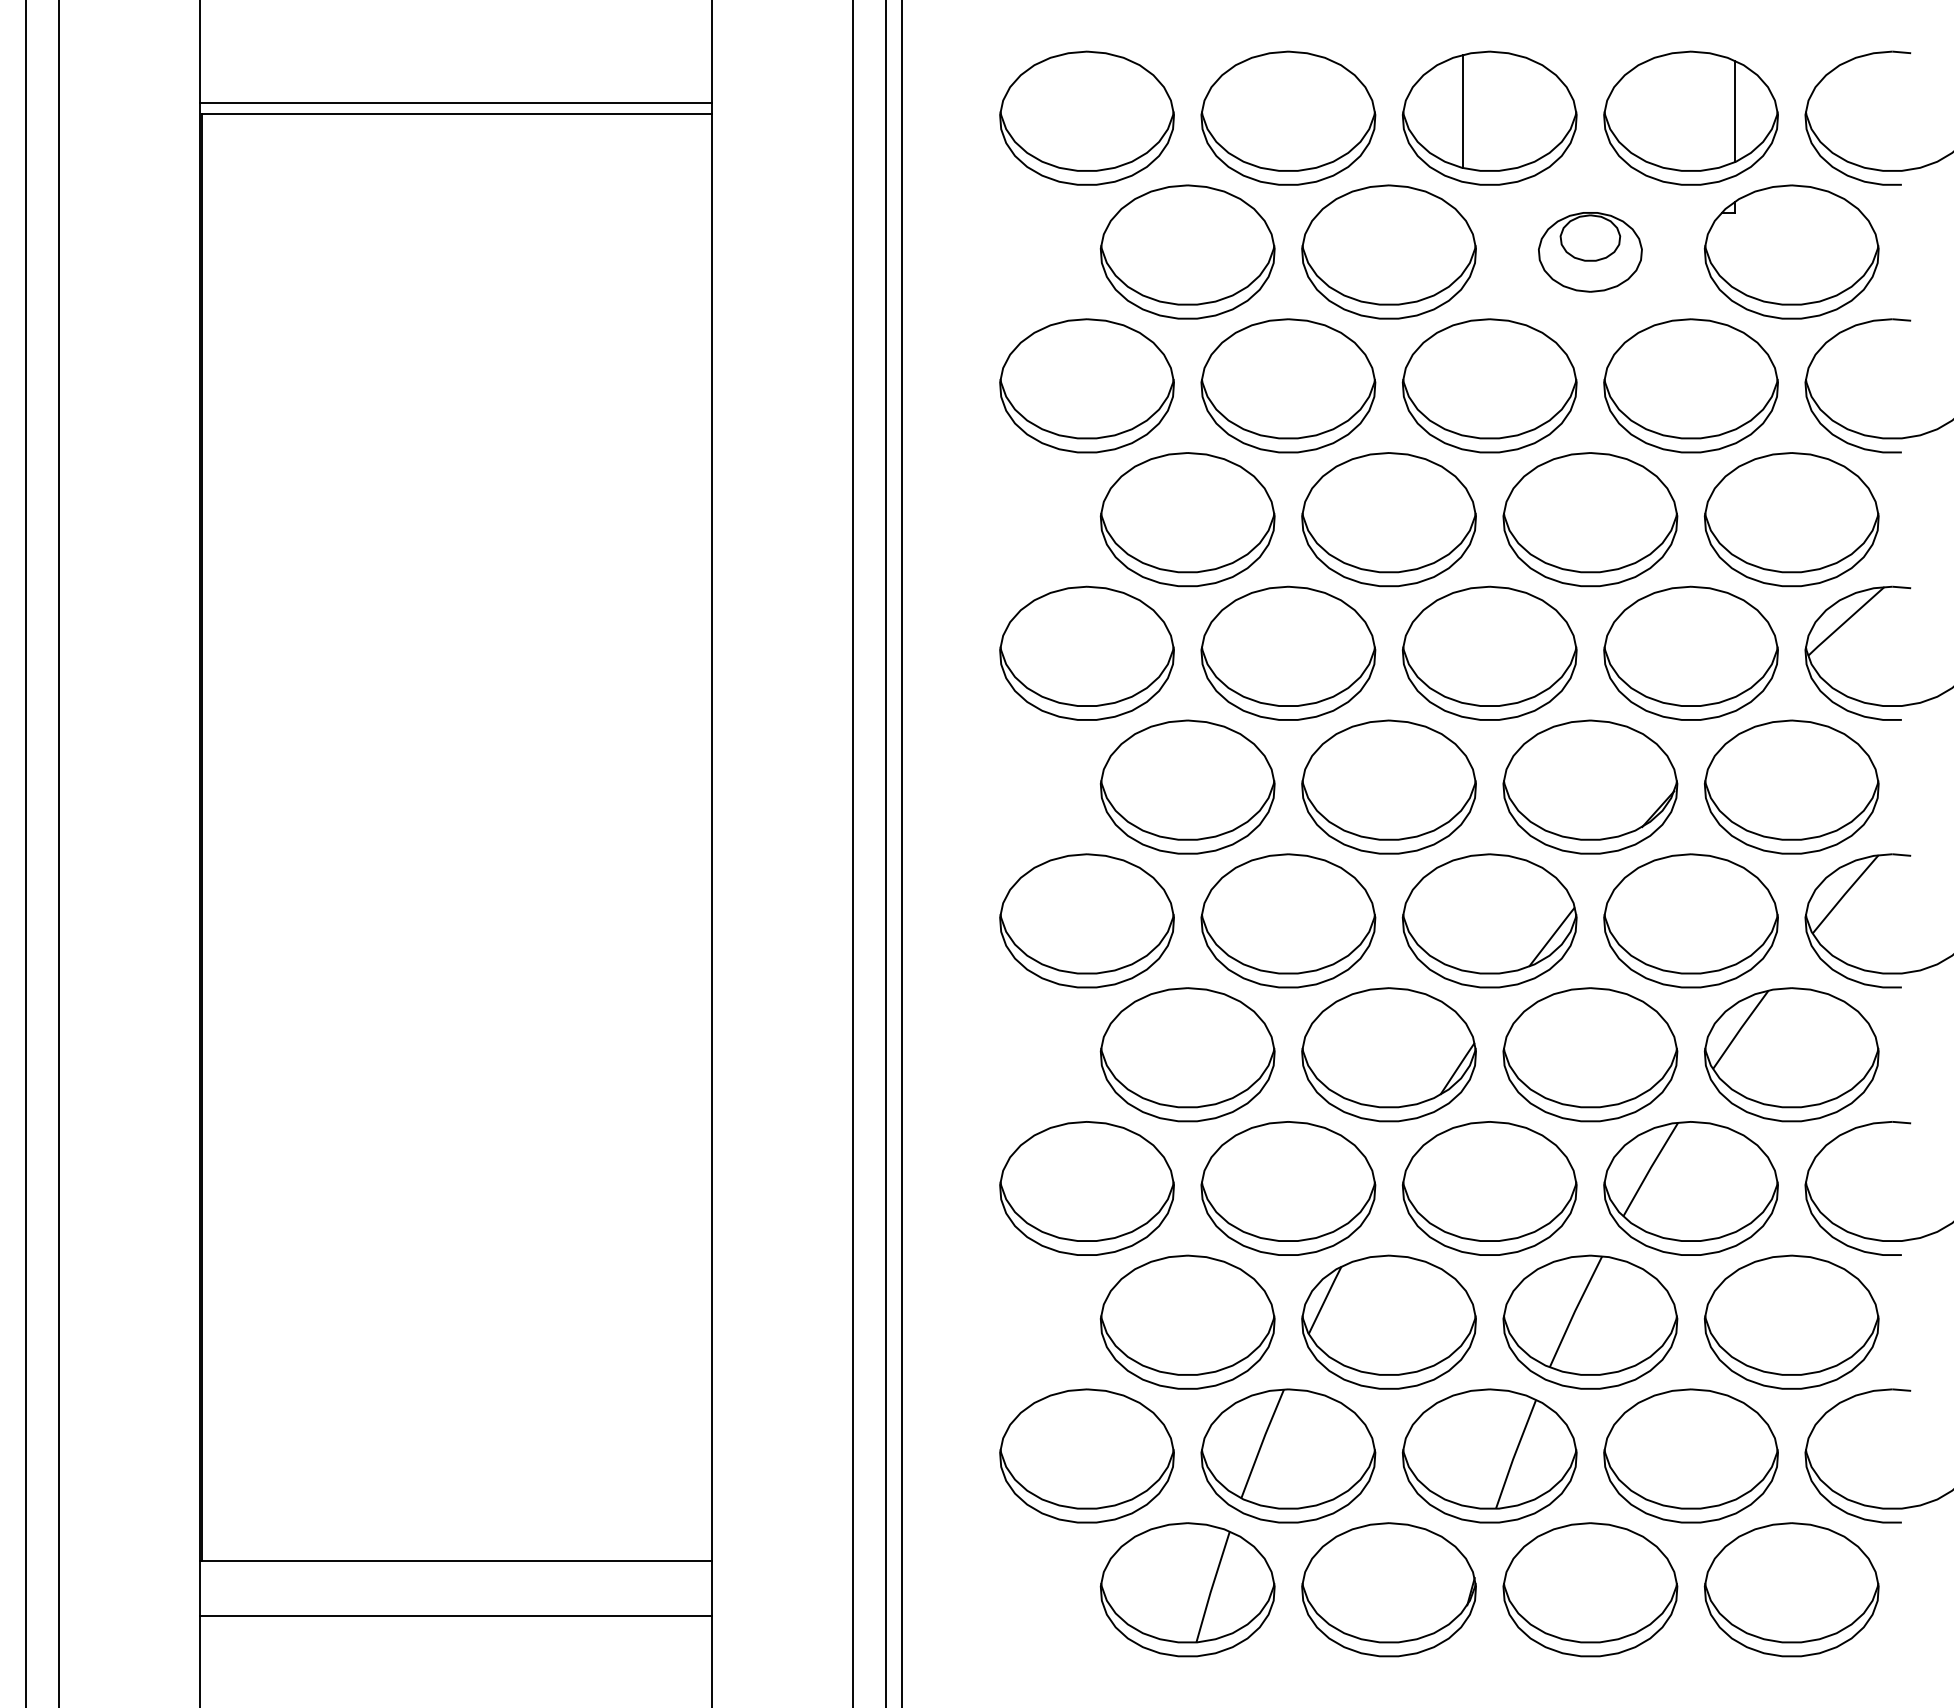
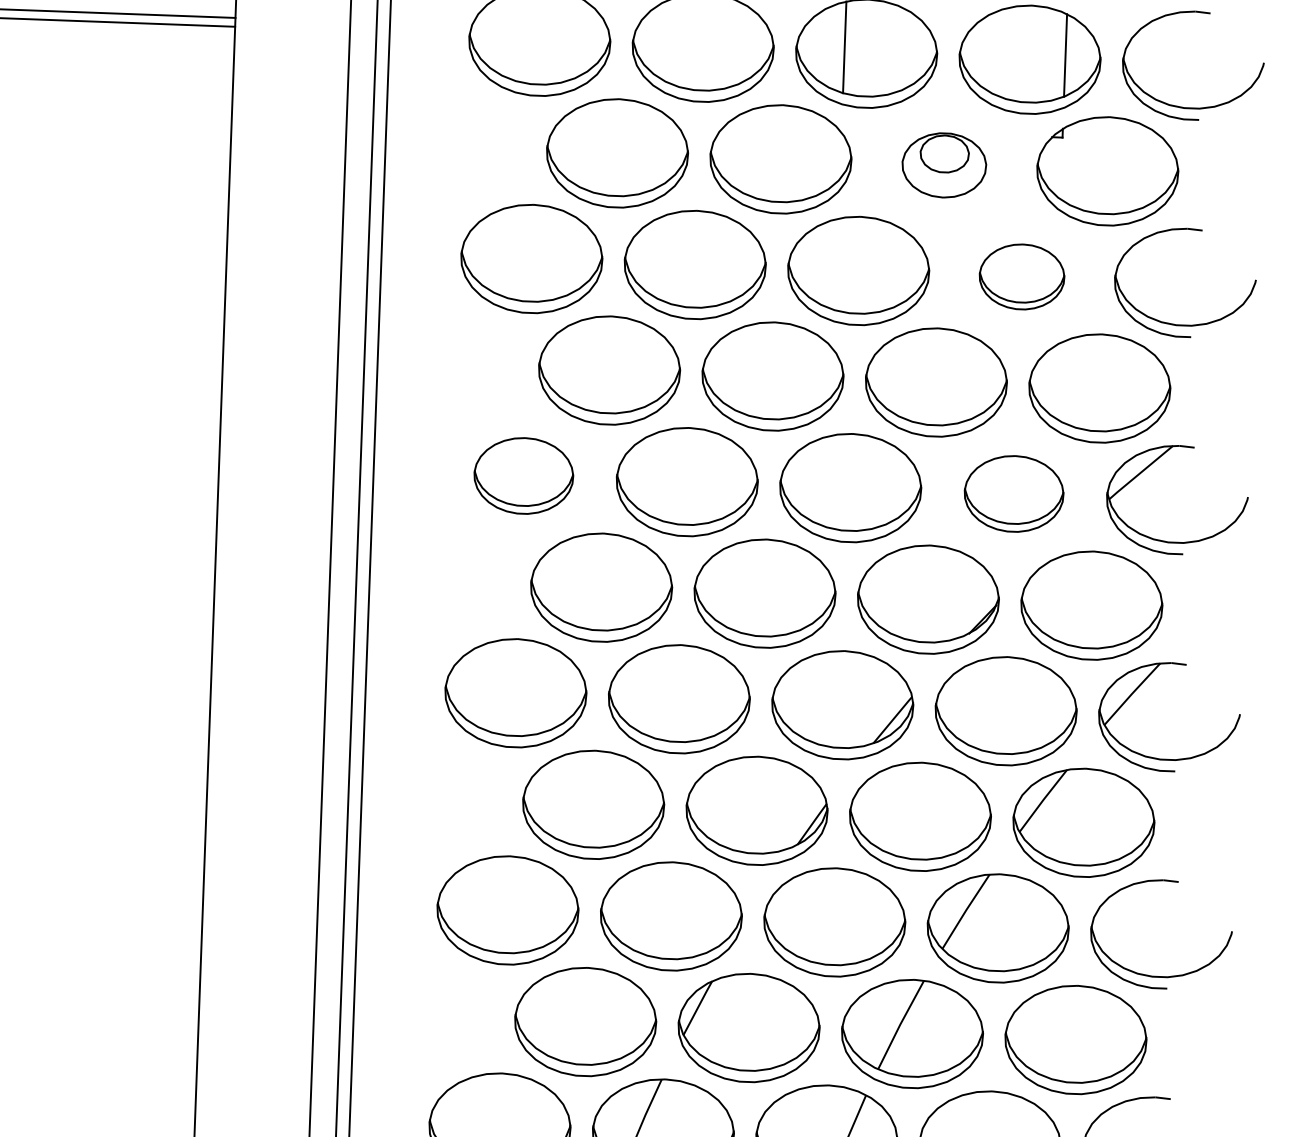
part: (1690, 385) -> (1021, 276), size x0.6
part: (1086, 652) -> (523, 475), size x0.7
part: (1690, 652) -> (1013, 493), size x0.7

